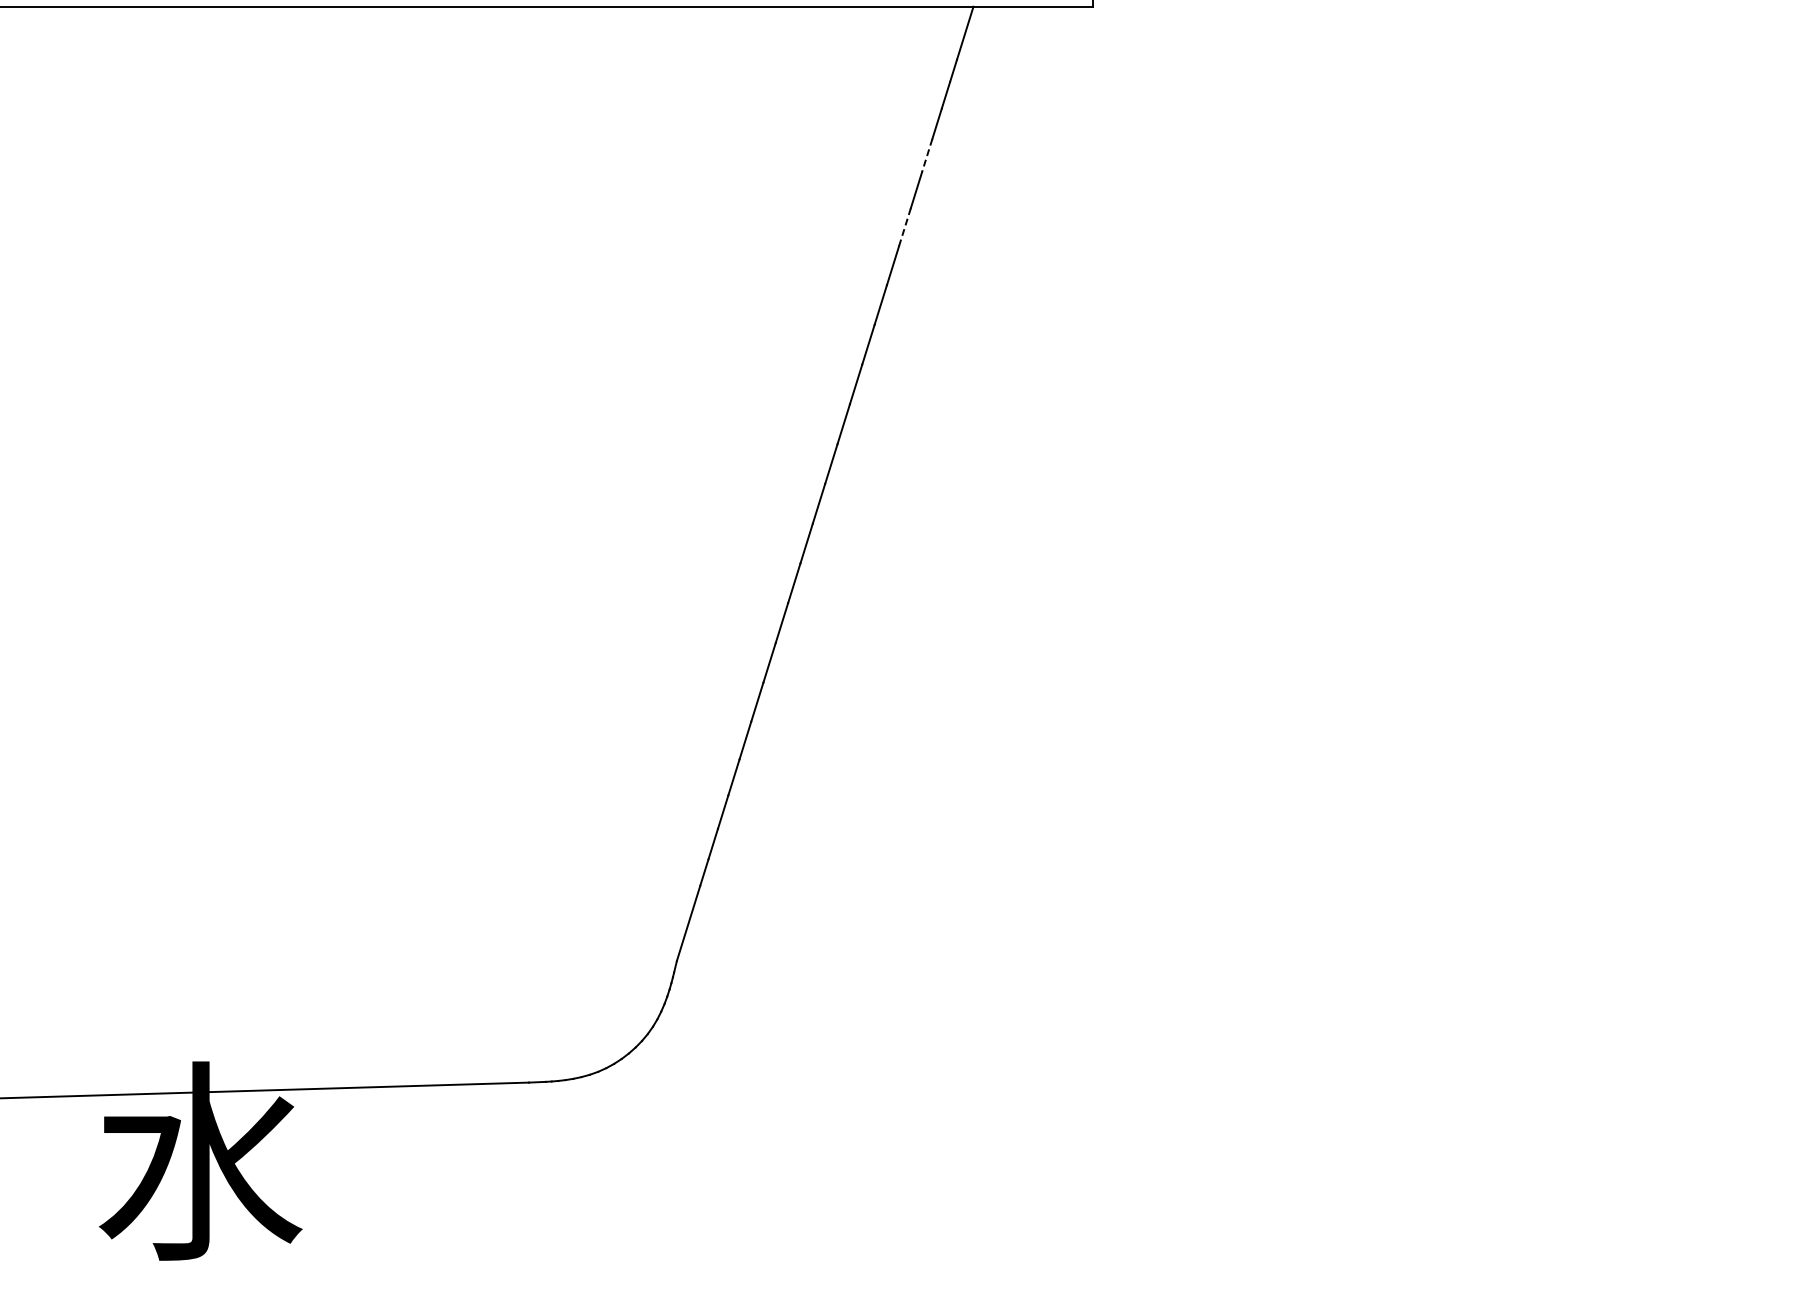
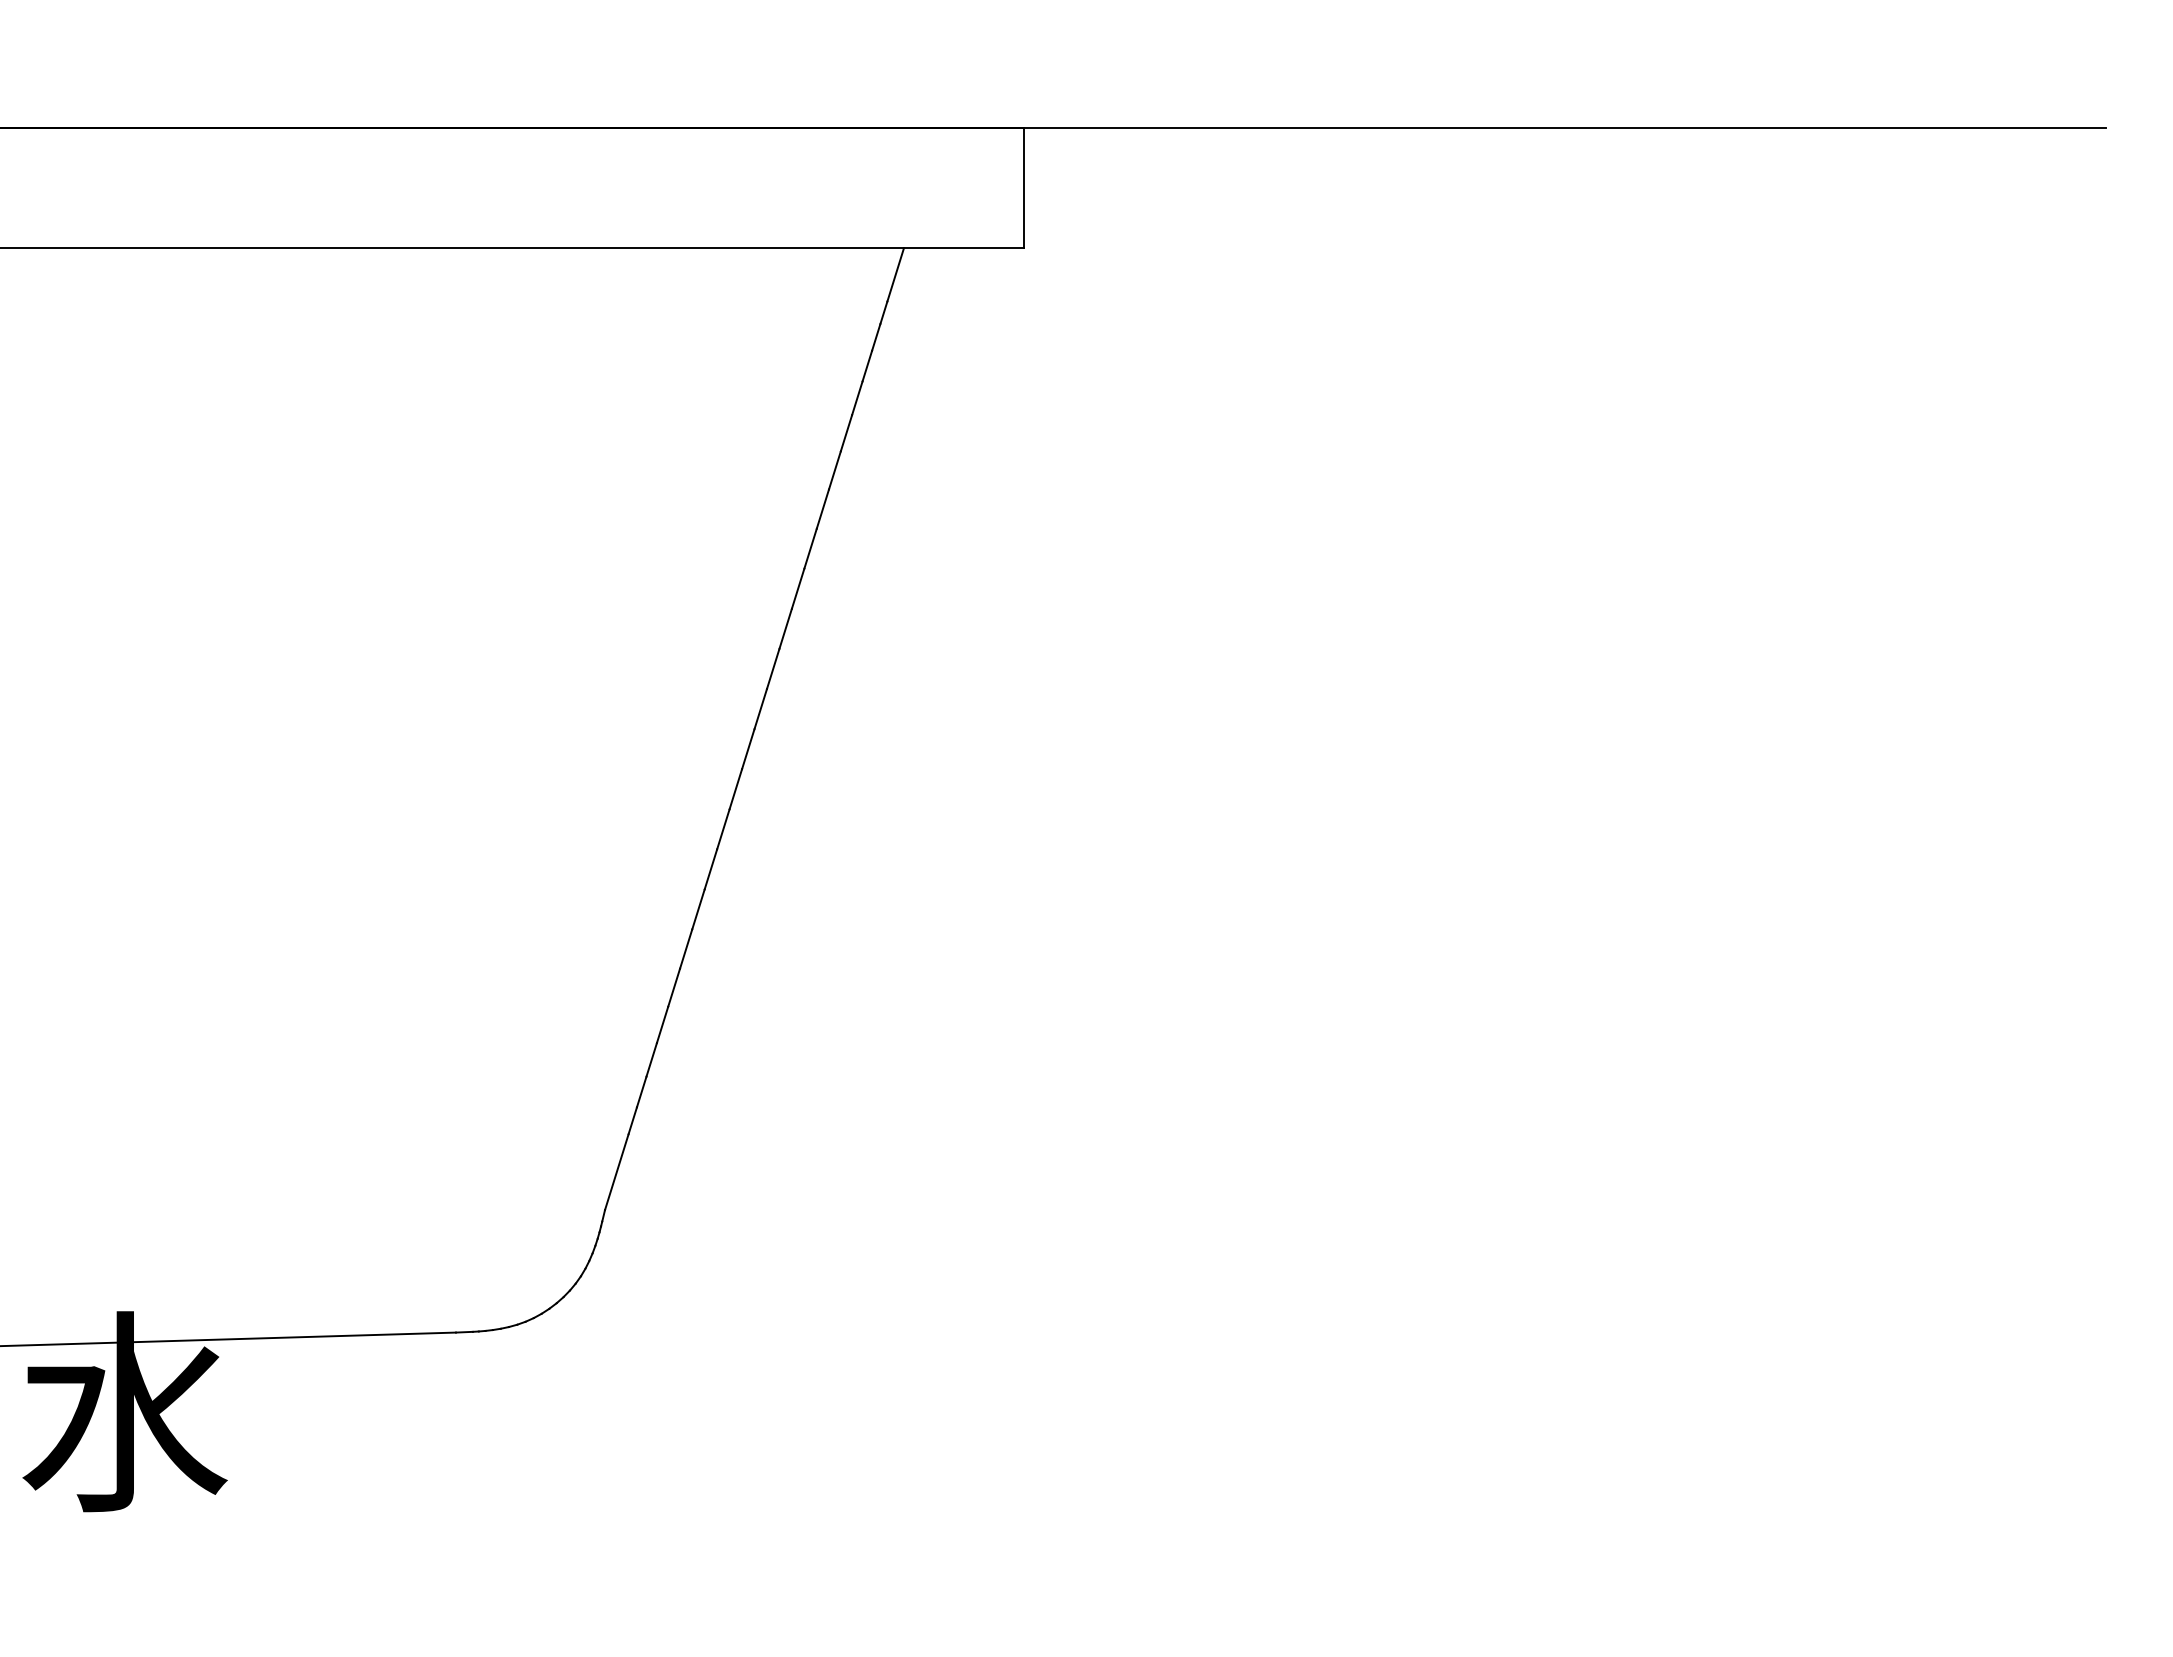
line: (927, 155) -> (857, 398), dashed -> solid
line: (904, 227) -> (834, 470), dashed -> solid

